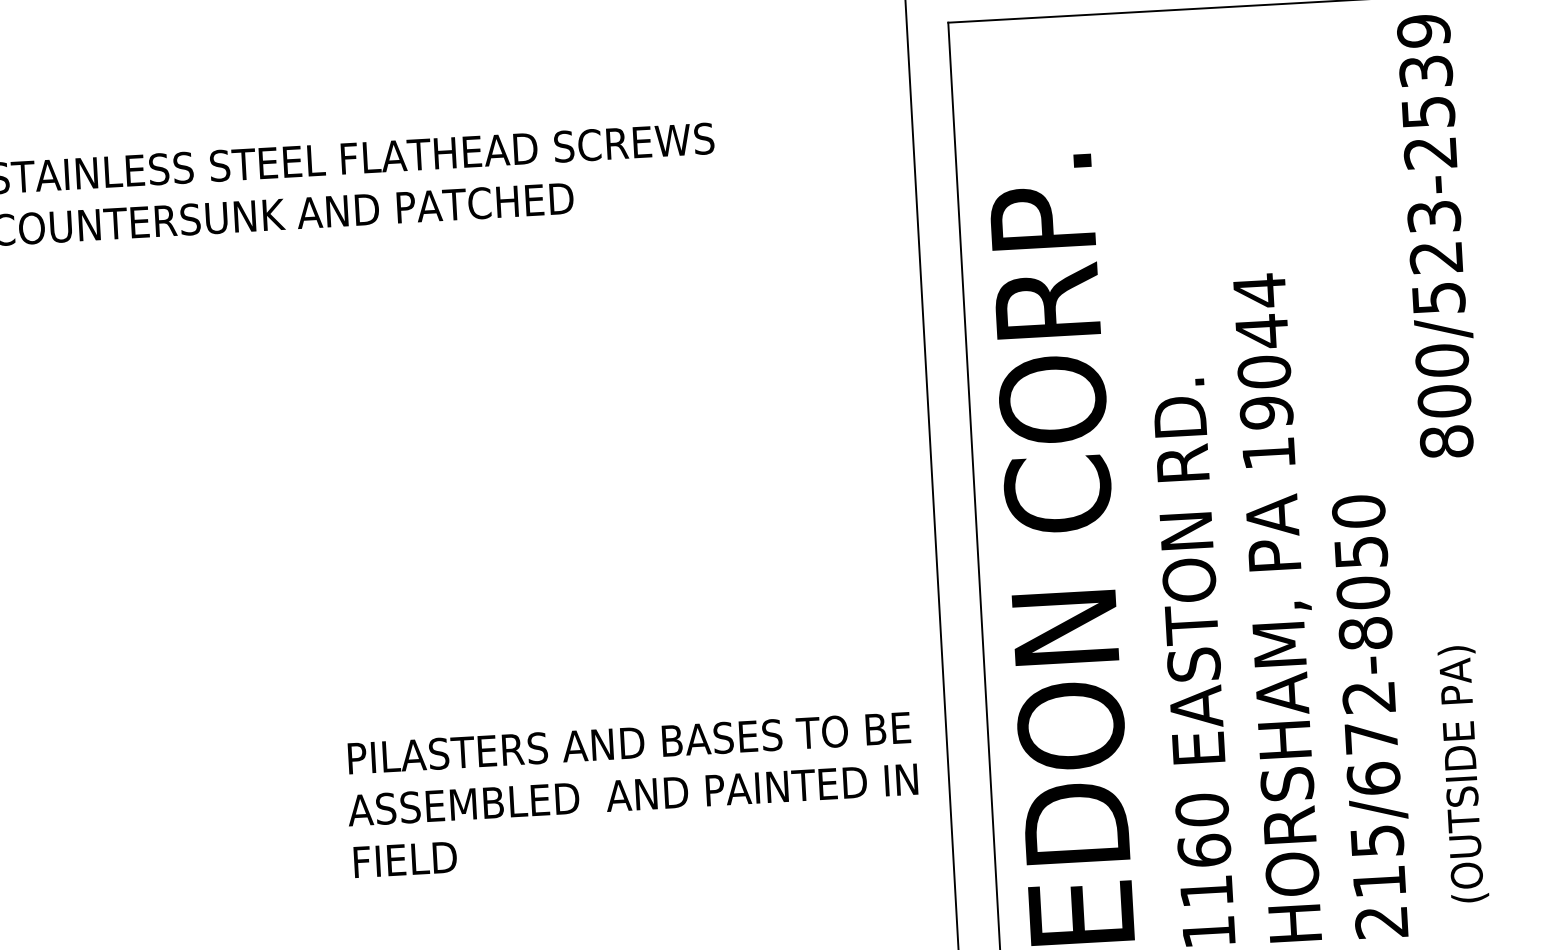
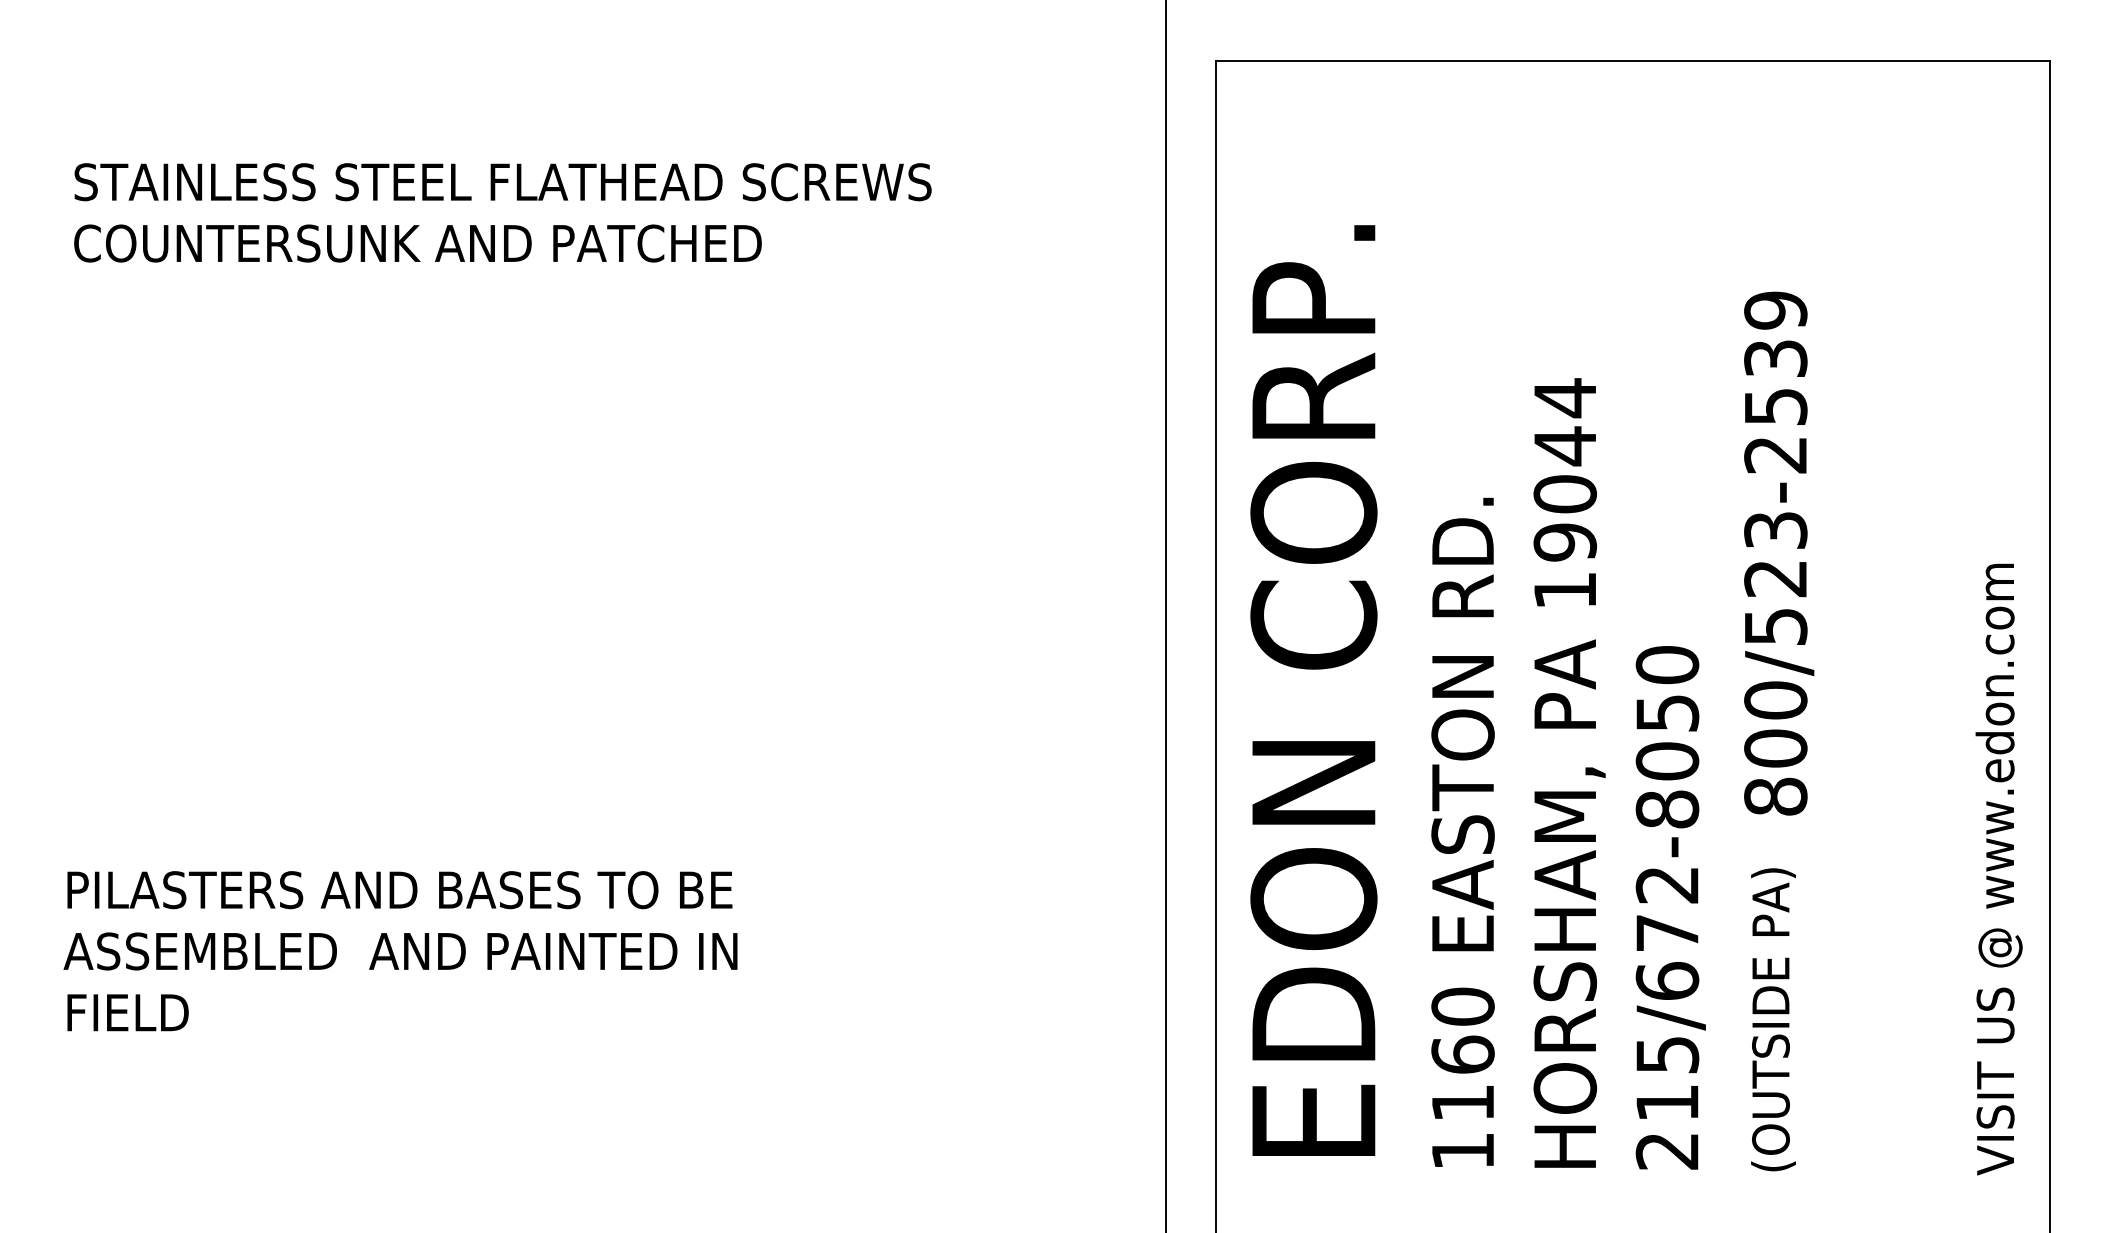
text: (1438, 236) -> (1779, 553), moved
text: (1463, 774) -> (1773, 1019), moved
text: (632, 795) -> (400, 951), moved

